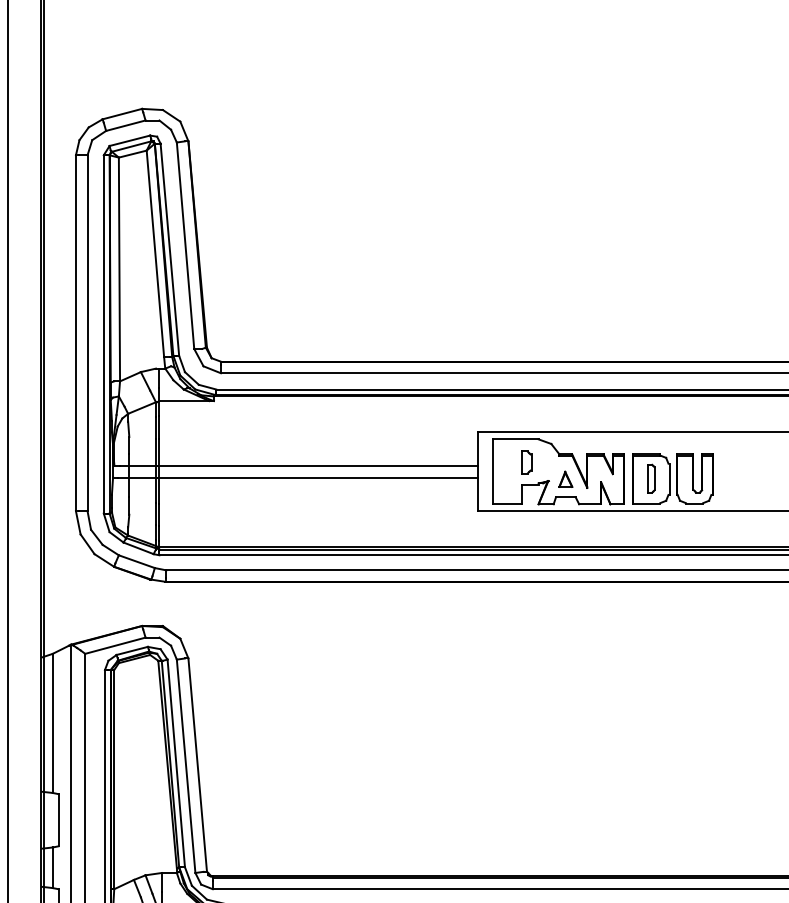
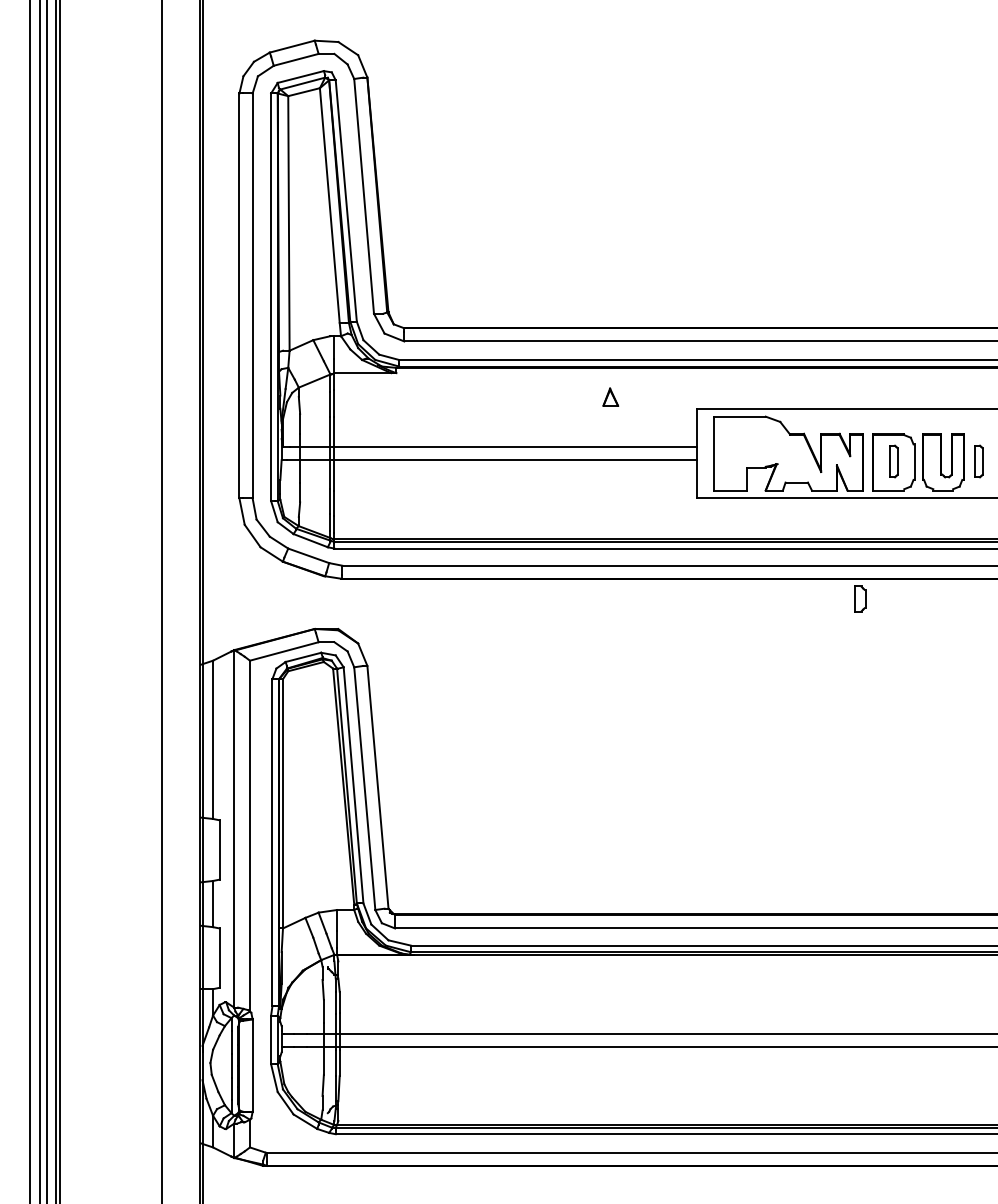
part: (526, 462) -> (860, 598), moved
part: (565, 478) -> (610, 396), moved
part: (725, 478) -> (978, 461), added

